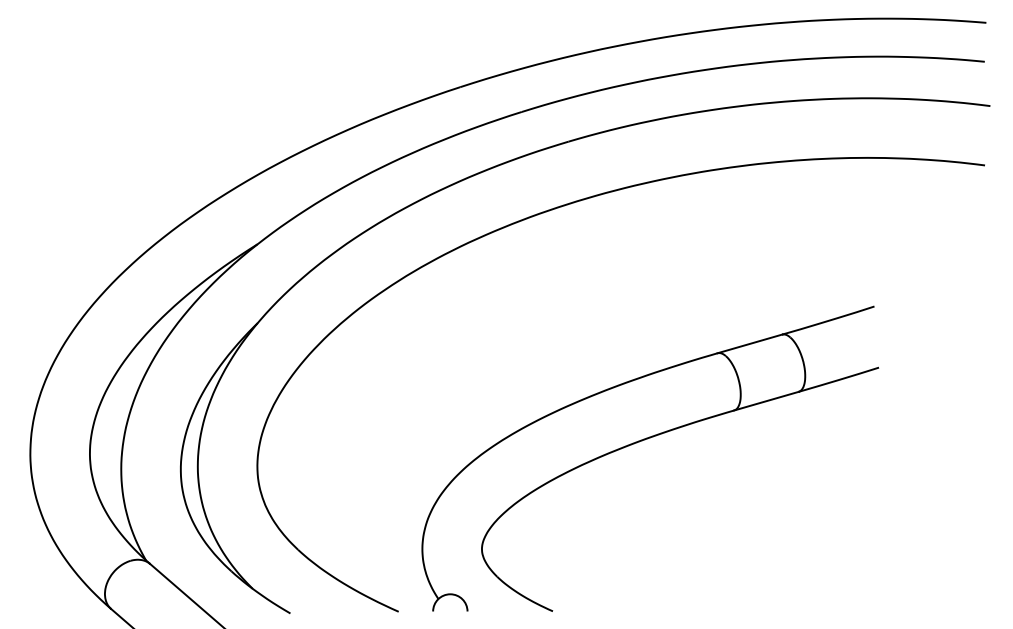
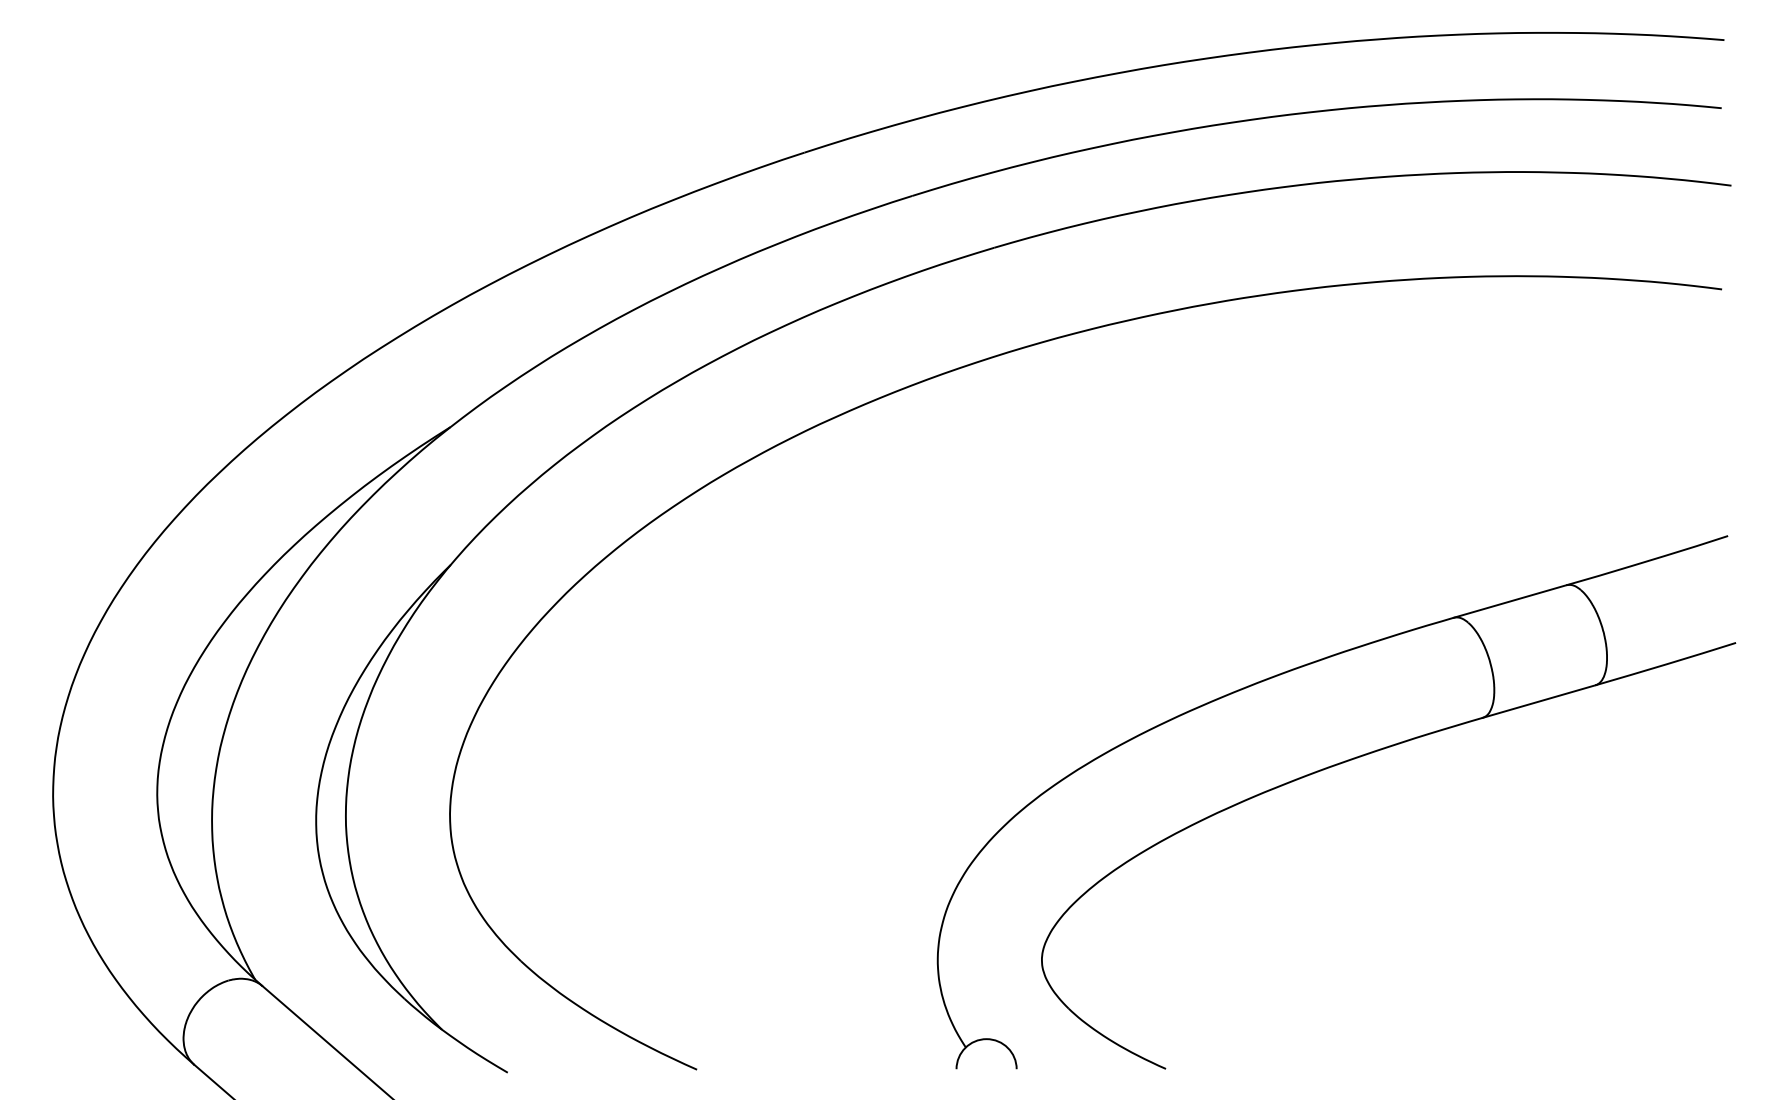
part: (645, 440) -> (1327, 770), moved

